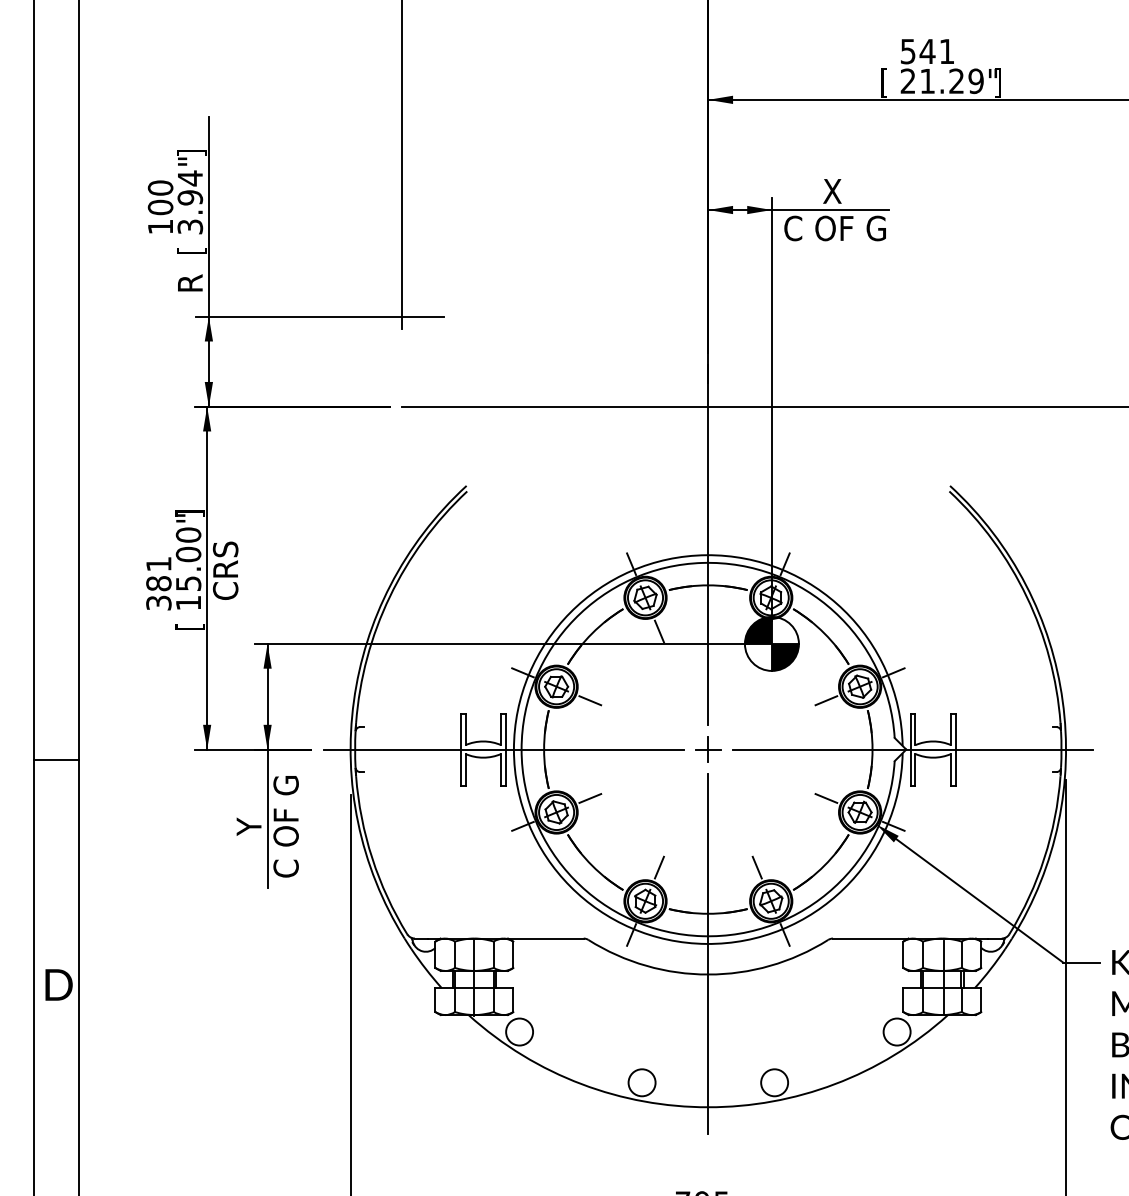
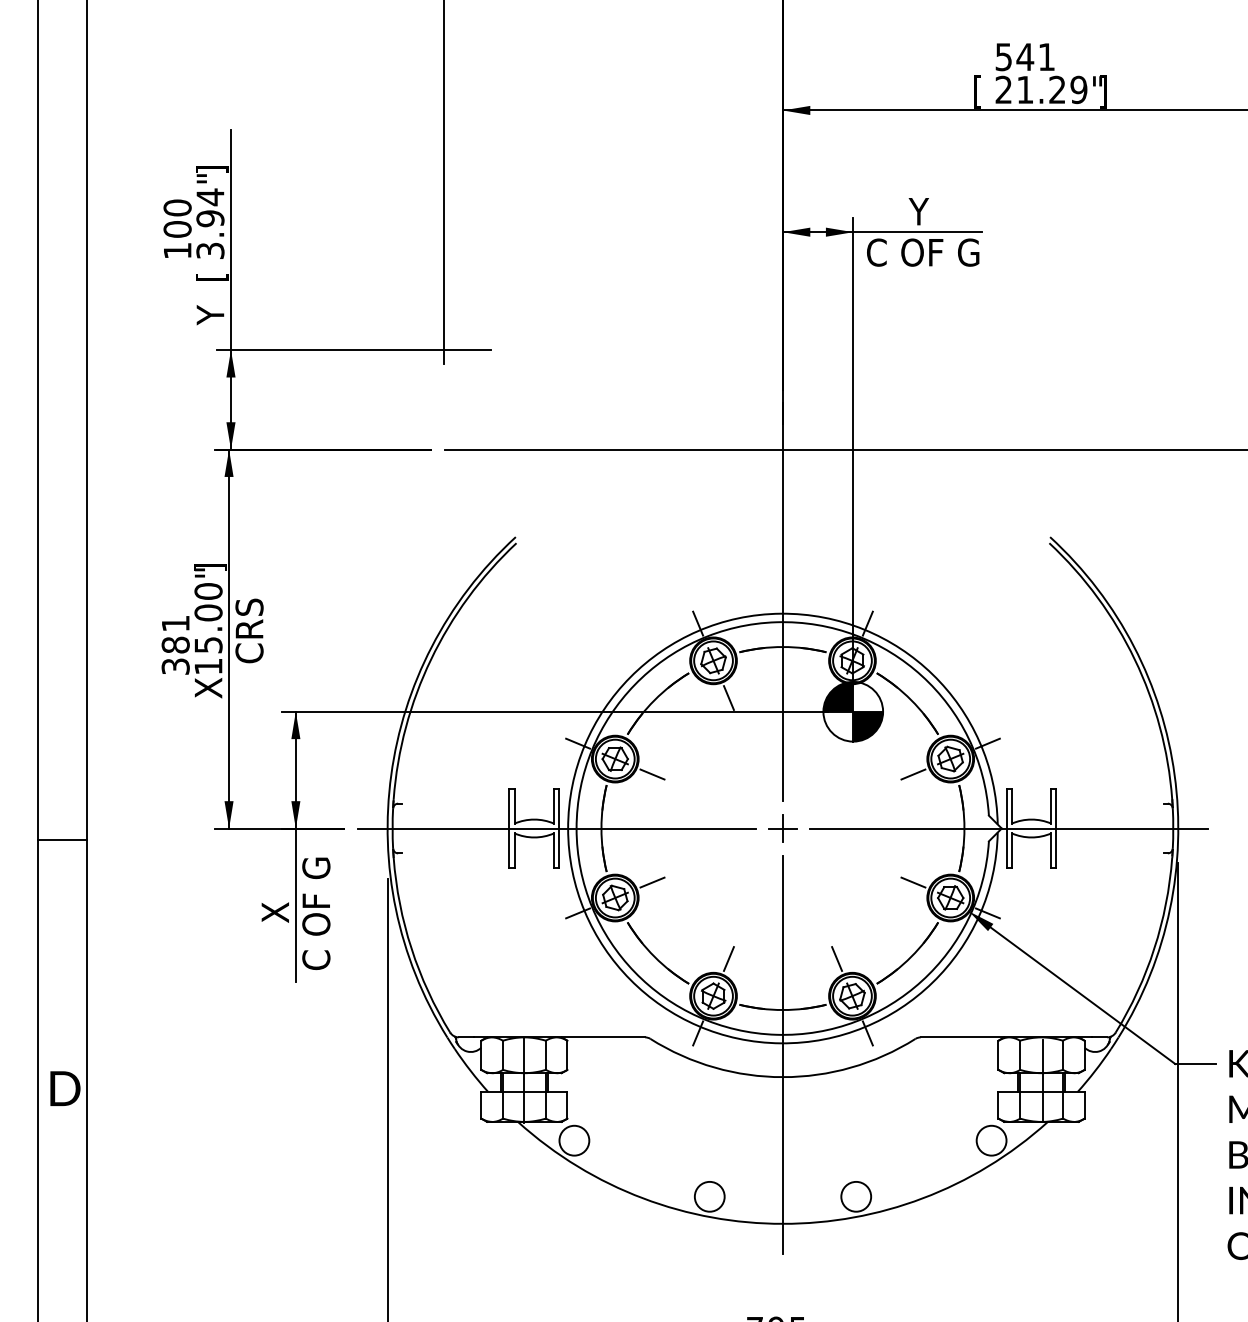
text: (831, 191) -> (919, 211), X -> Y
text: (190, 284) -> (210, 314), R -> Y
text: (189, 622) -> (209, 688), [ -> X
text: (248, 825) -> (274, 912), Y -> X

